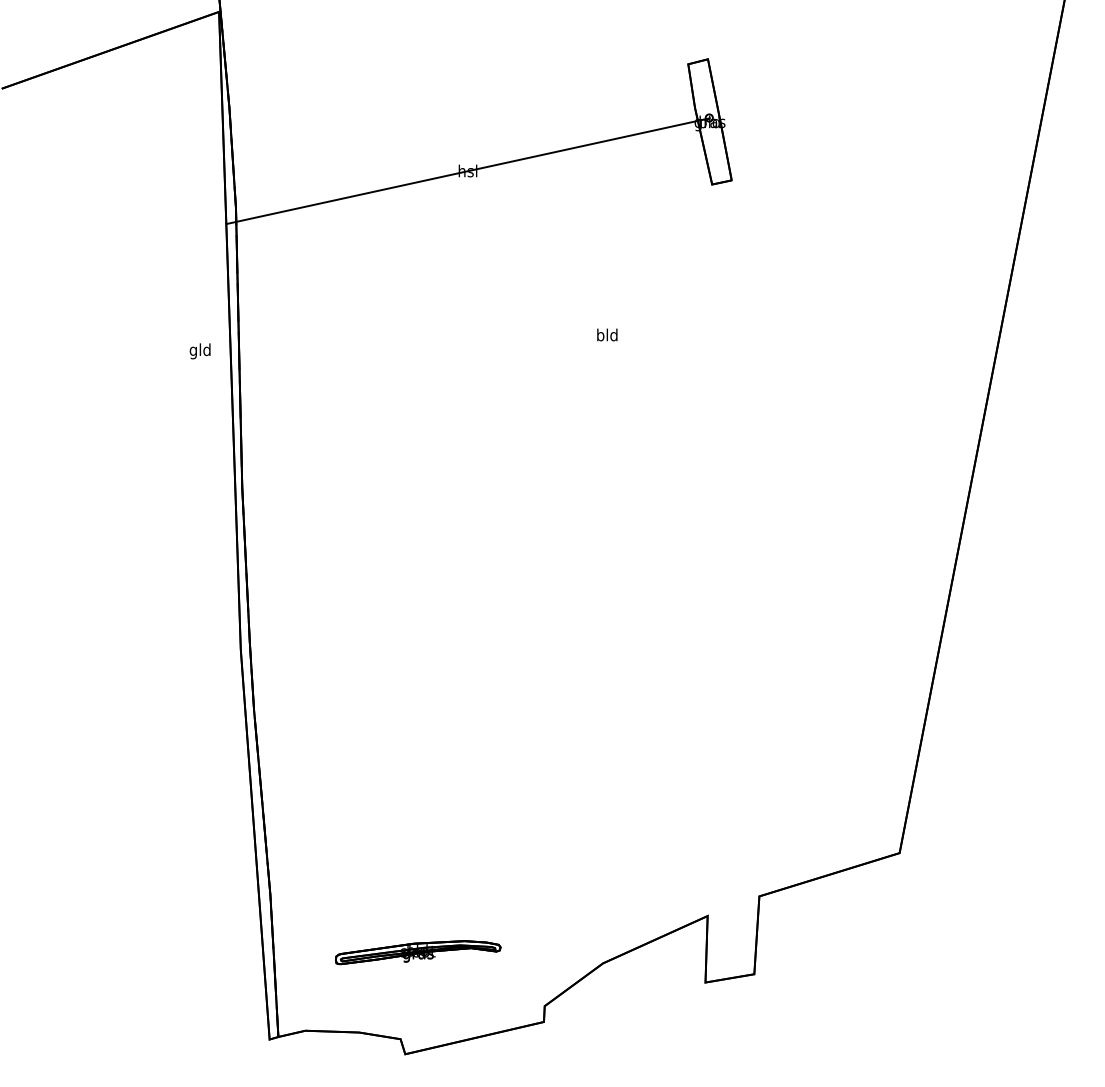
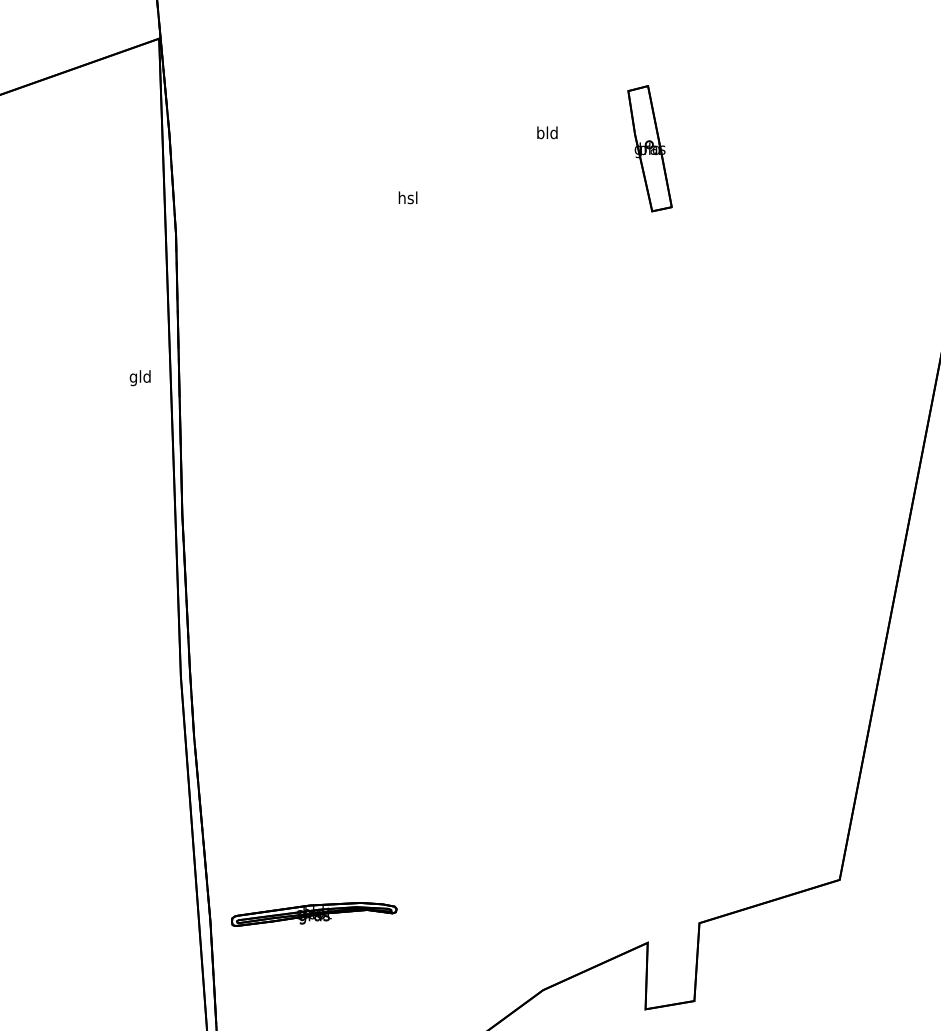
line: (467, 171) -> (407, 198), removed
text: (607, 334) -> (547, 132), moved
part: (418, 952) -> (314, 914), moved

